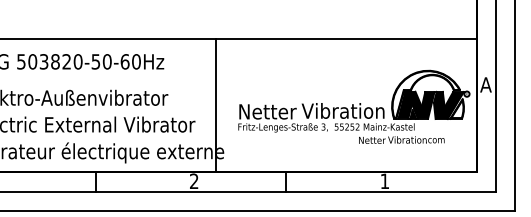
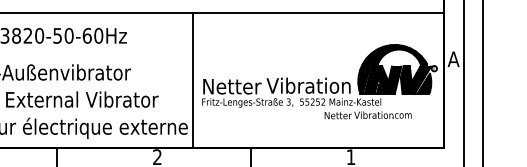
fill: (425, 94) -> (392, 69), added
line: (216, 105) -> (193, 80), moved
fill: (457, 109) -> (424, 84), added

